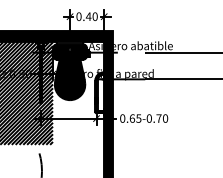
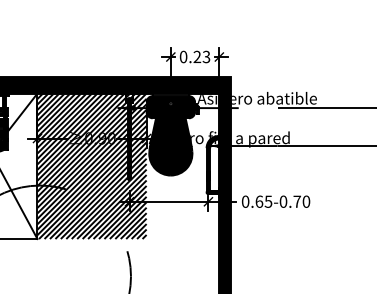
text: (91, 16) -> (201, 56), 0.40 -> 0.23

